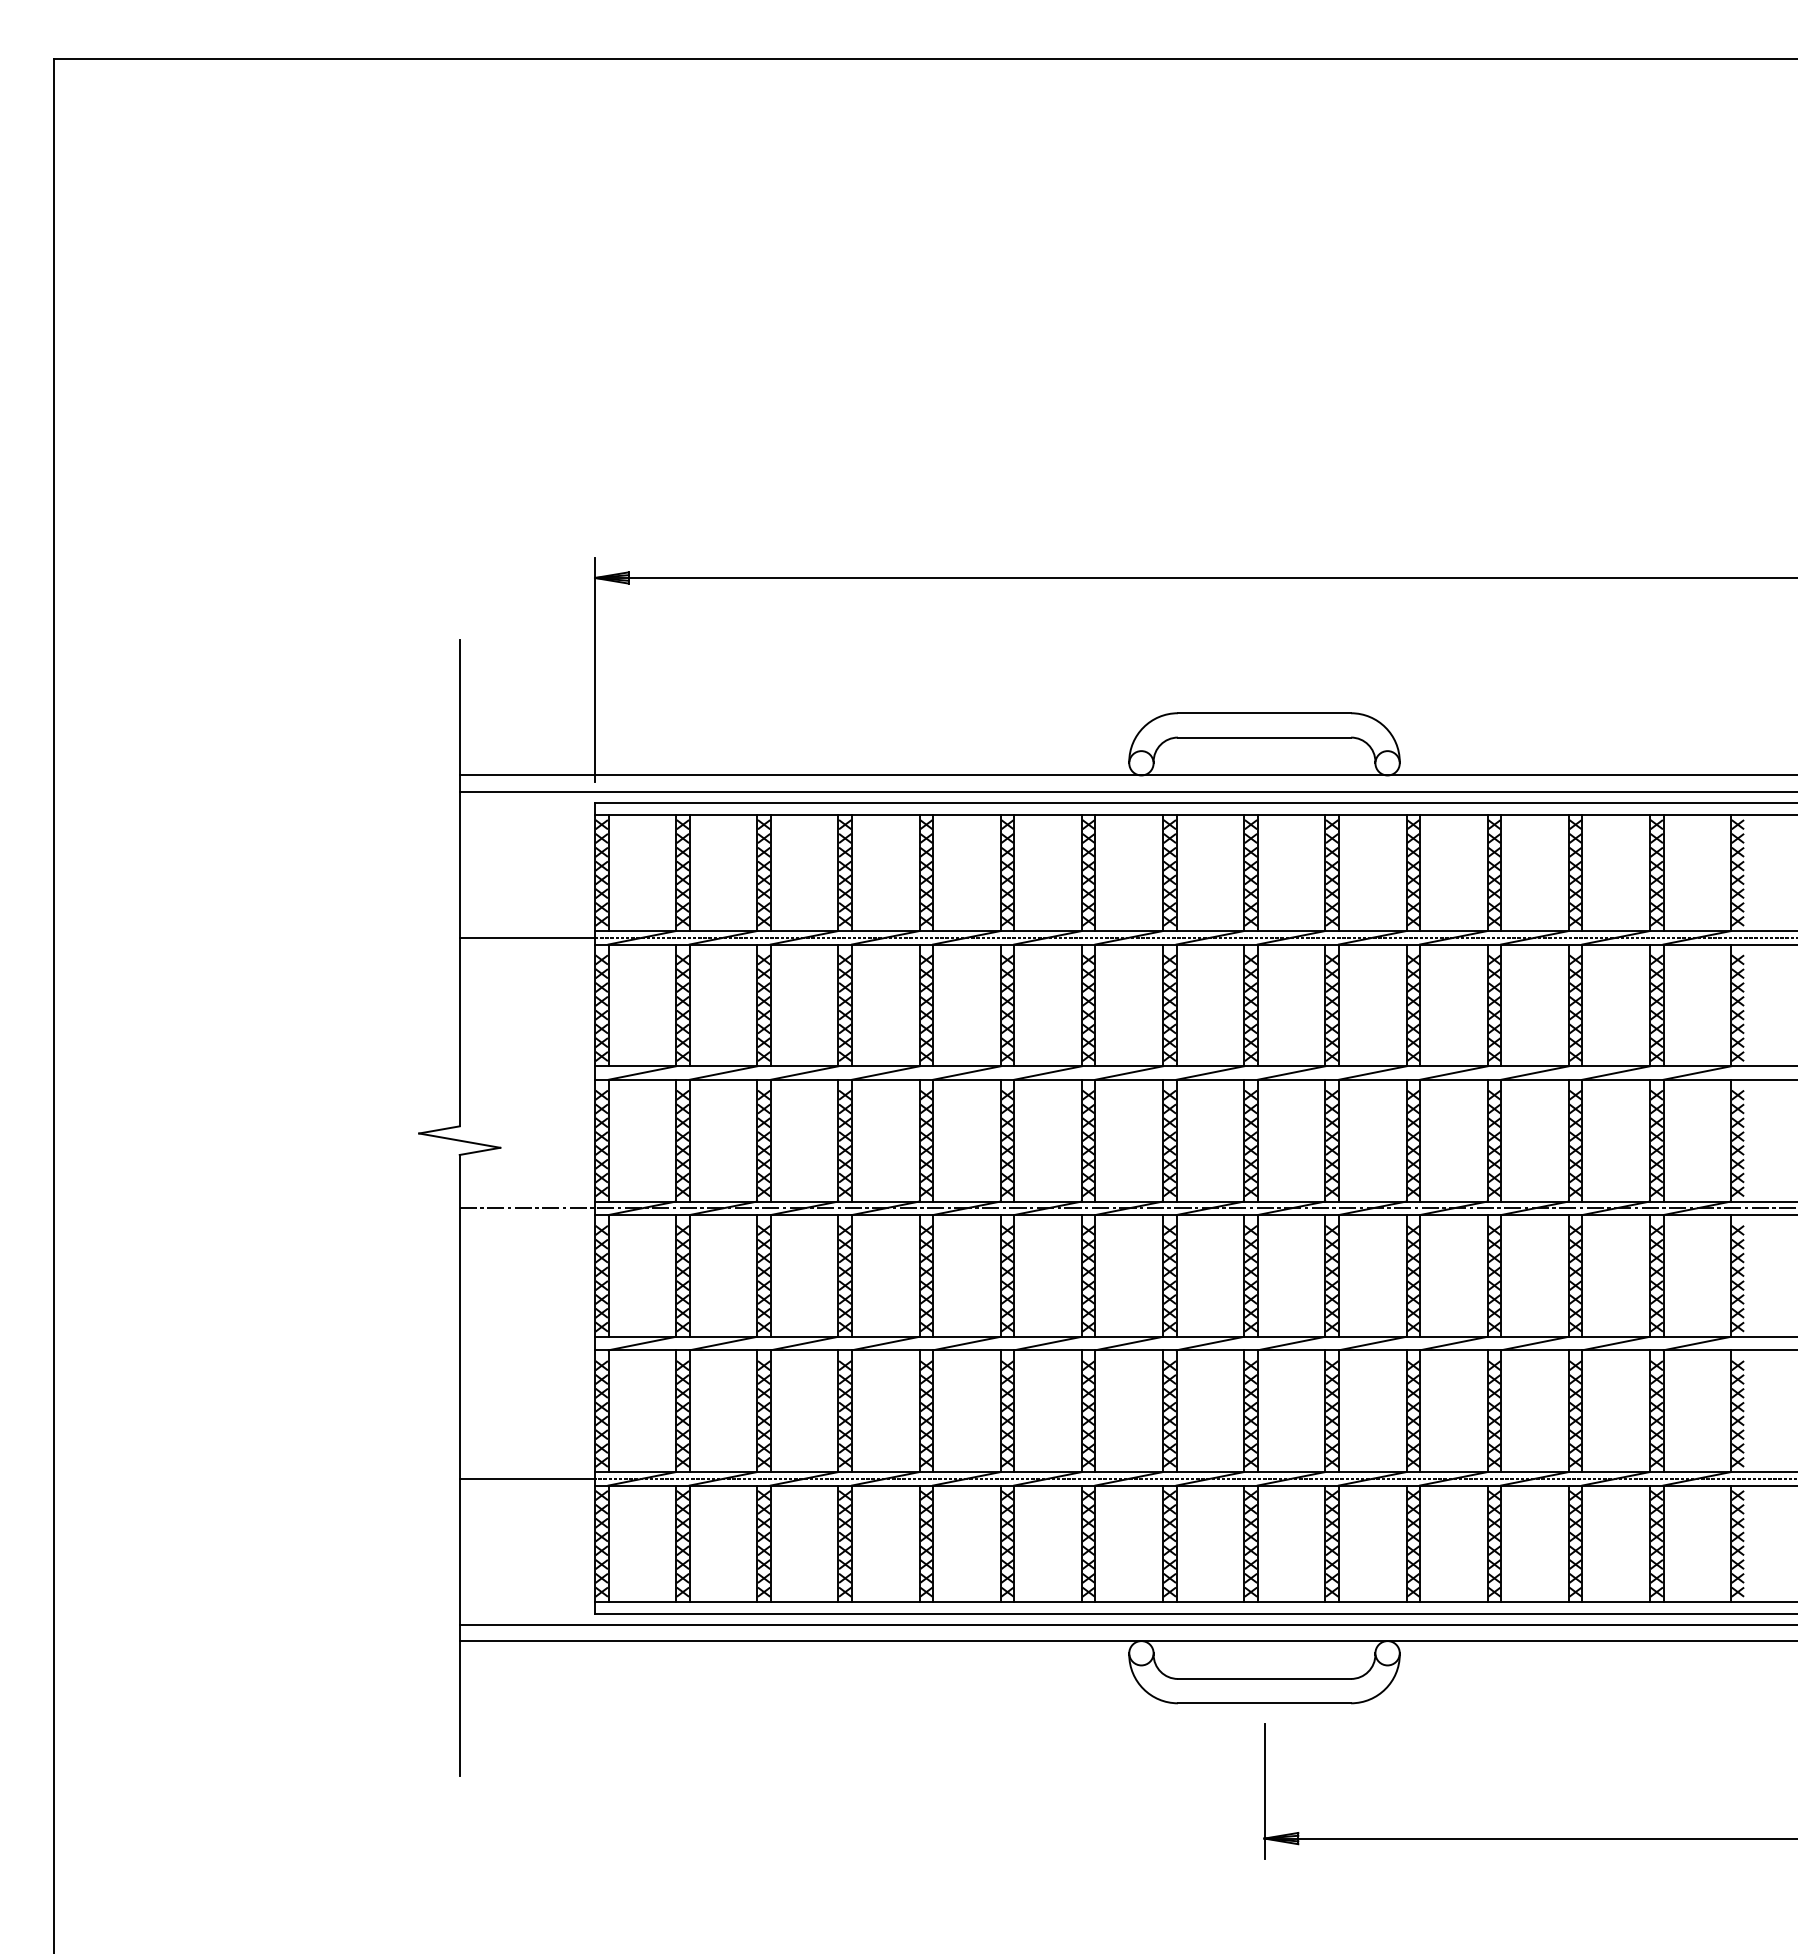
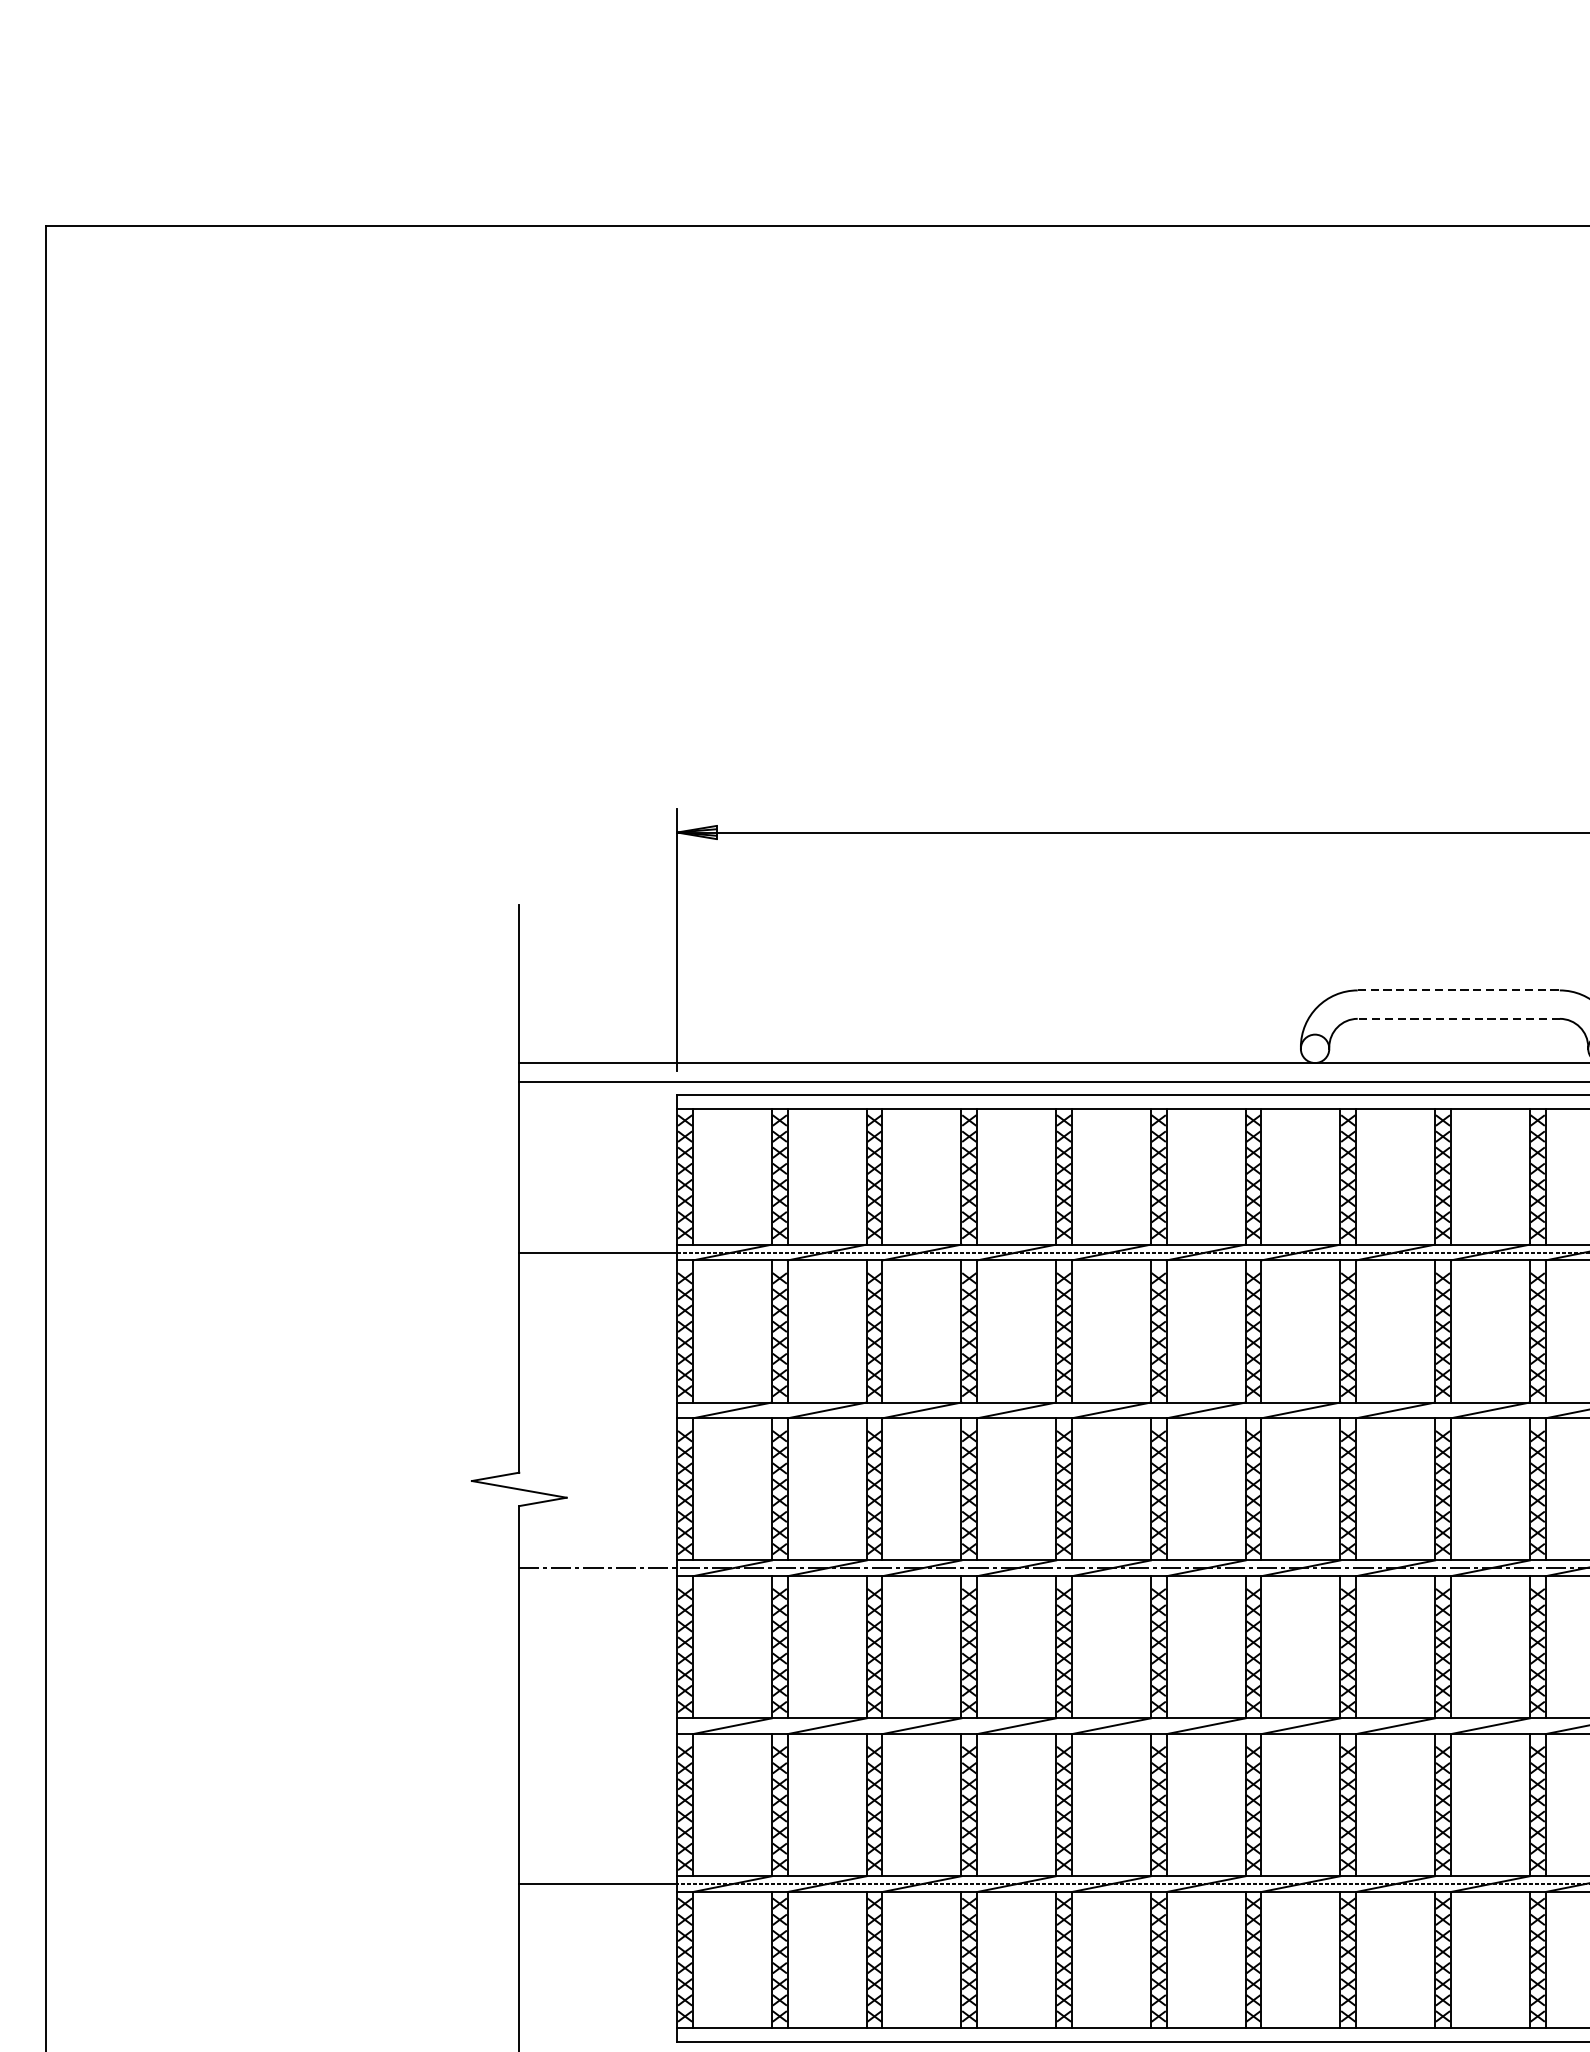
line: (1264, 713) -> (1458, 990), solid -> dashed
line: (1264, 737) -> (1458, 1018), solid -> dashed

